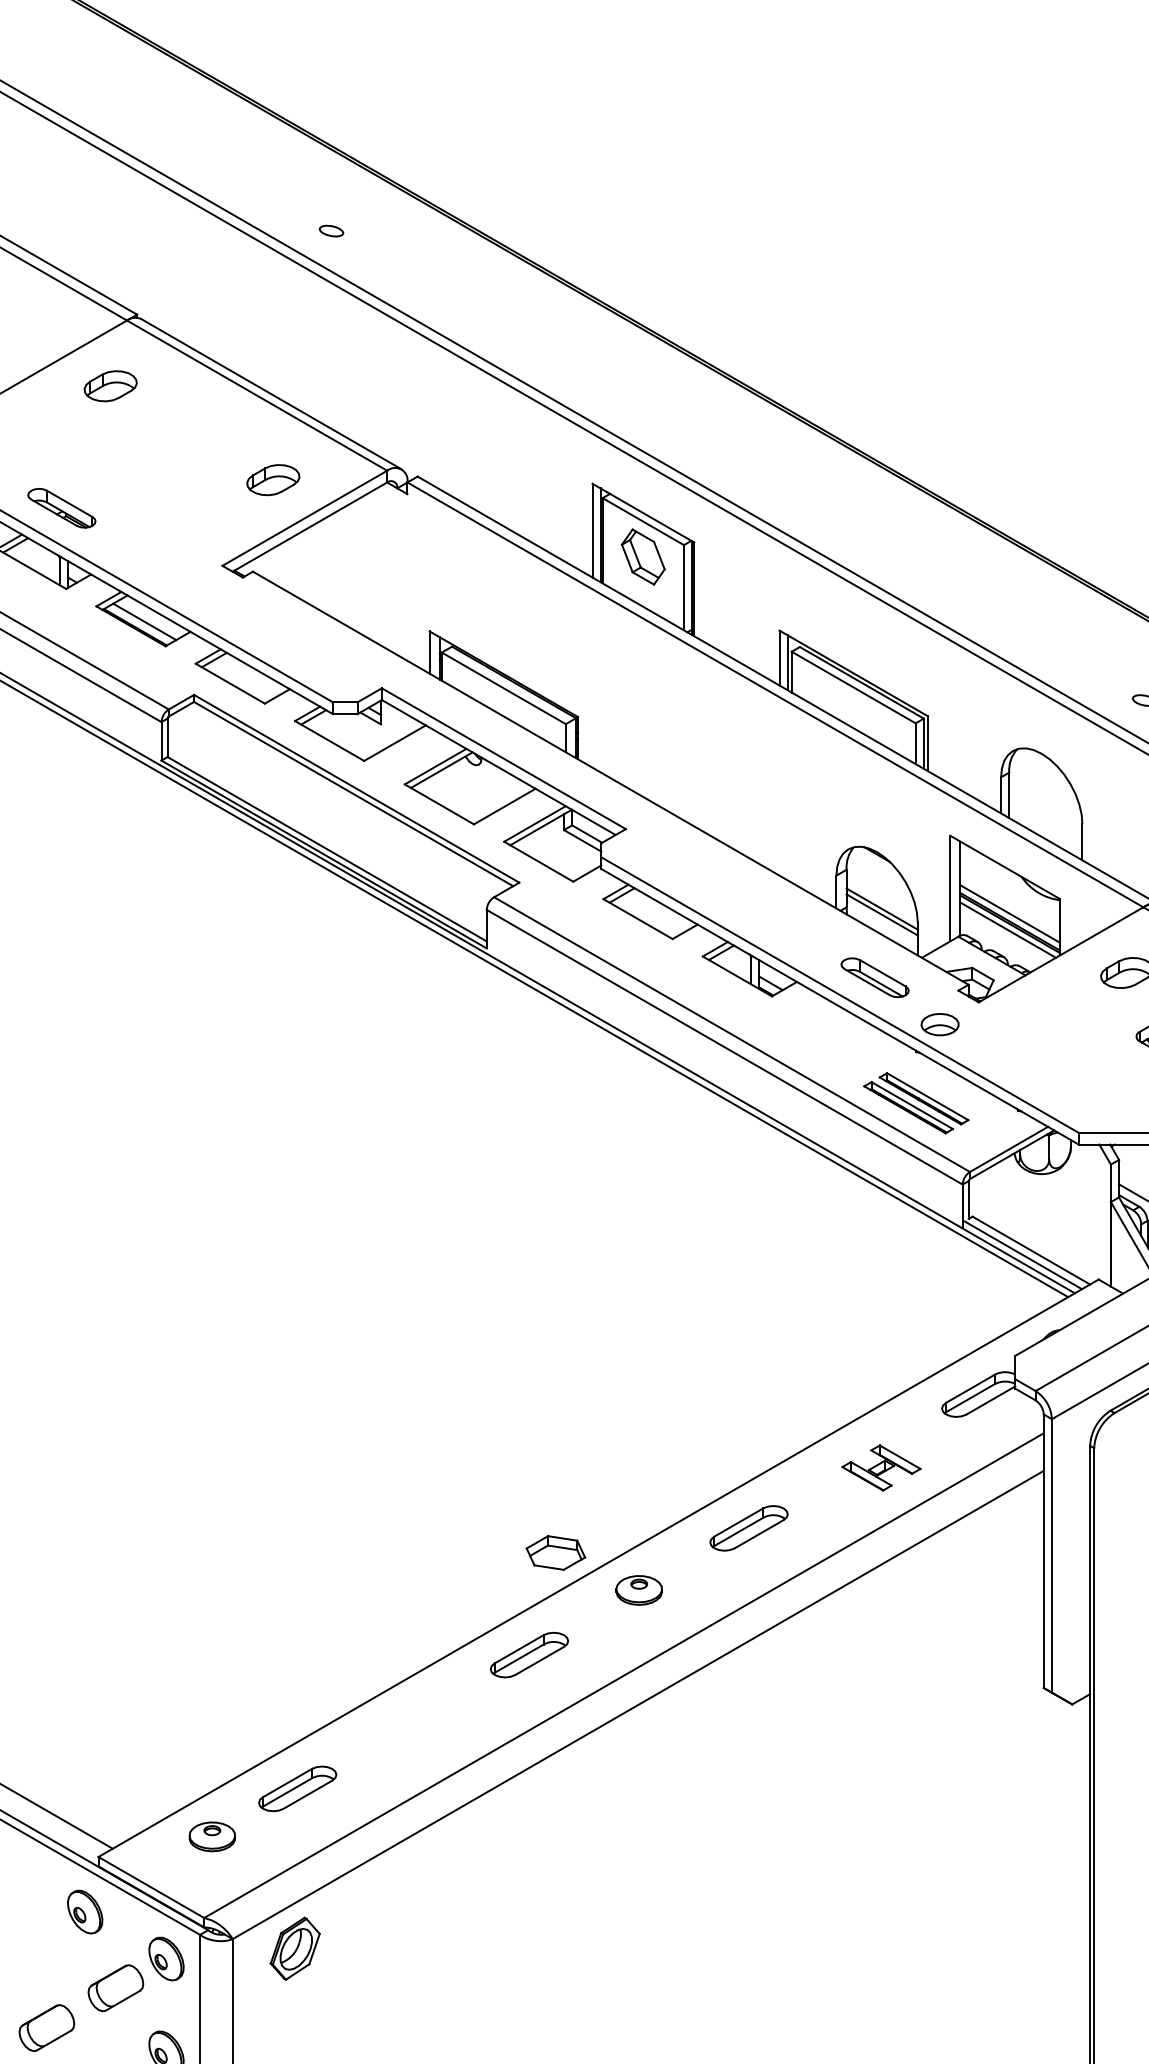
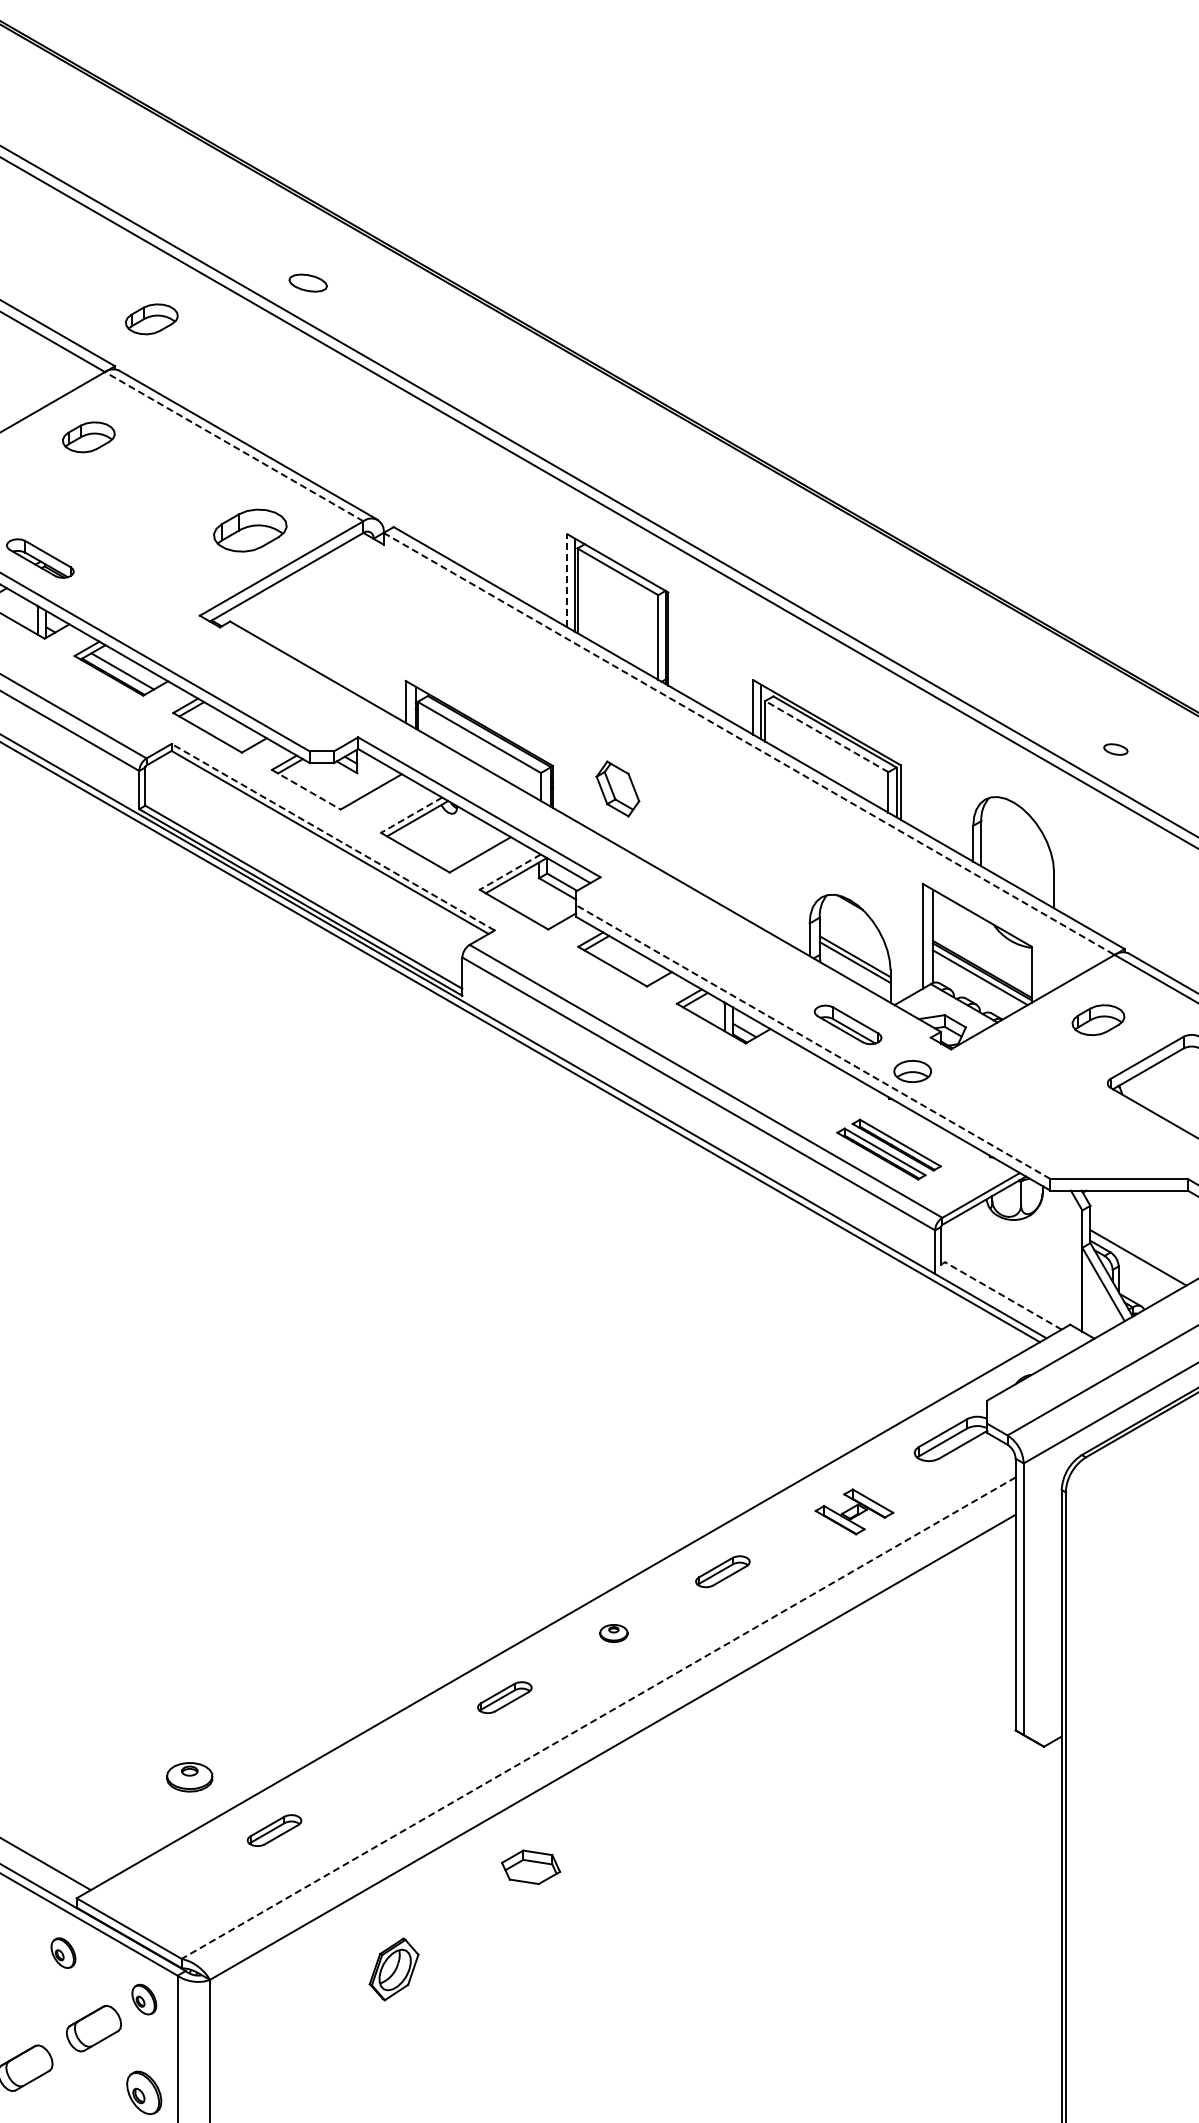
part: (330, 231) -> (307, 283), size x1.6
part: (173, 267) -> (151, 319), added
line: (256, 395) -> (233, 446), solid -> dashed
part: (273, 480) -> (250, 530), size x1.4
line: (592, 530) -> (567, 580), solid -> dashed
part: (642, 556) -> (617, 788), moved
line: (853, 687) -> (826, 736), solid -> dashed
line: (775, 695) -> (749, 744), solid -> dashed
line: (329, 740) -> (306, 789), solid -> dashed
line: (435, 766) -> (411, 815), solid -> dashed
line: (357, 789) -> (333, 837), solid -> dashed
line: (534, 824) -> (509, 872), solid -> dashed
line: (1009, 913) -> (981, 961), removed
line: (840, 995) -> (813, 1042), solid -> dashed
line: (1030, 1250) -> (1002, 1295), solid -> dashed
line: (1023, 1255) -> (995, 1300), removed
part: (748, 1528) -> (722, 1571), size x0.7
part: (555, 1553) -> (530, 1867), moved
part: (638, 1590) -> (613, 1633), size x0.6
part: (529, 1654) -> (504, 1697), size x0.7
line: (623, 1675) -> (598, 1718), solid -> dashed
part: (297, 1788) -> (274, 1830), size x0.7
part: (212, 1837) -> (189, 1777), moved
part: (85, 1912) -> (63, 1953), size x0.7
part: (294, 1948) -> (393, 1969), moved
part: (166, 1958) -> (144, 1999), size x0.7

